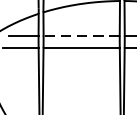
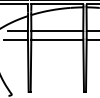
line: (81, 36) -> (57, 31), dashed -> solid

